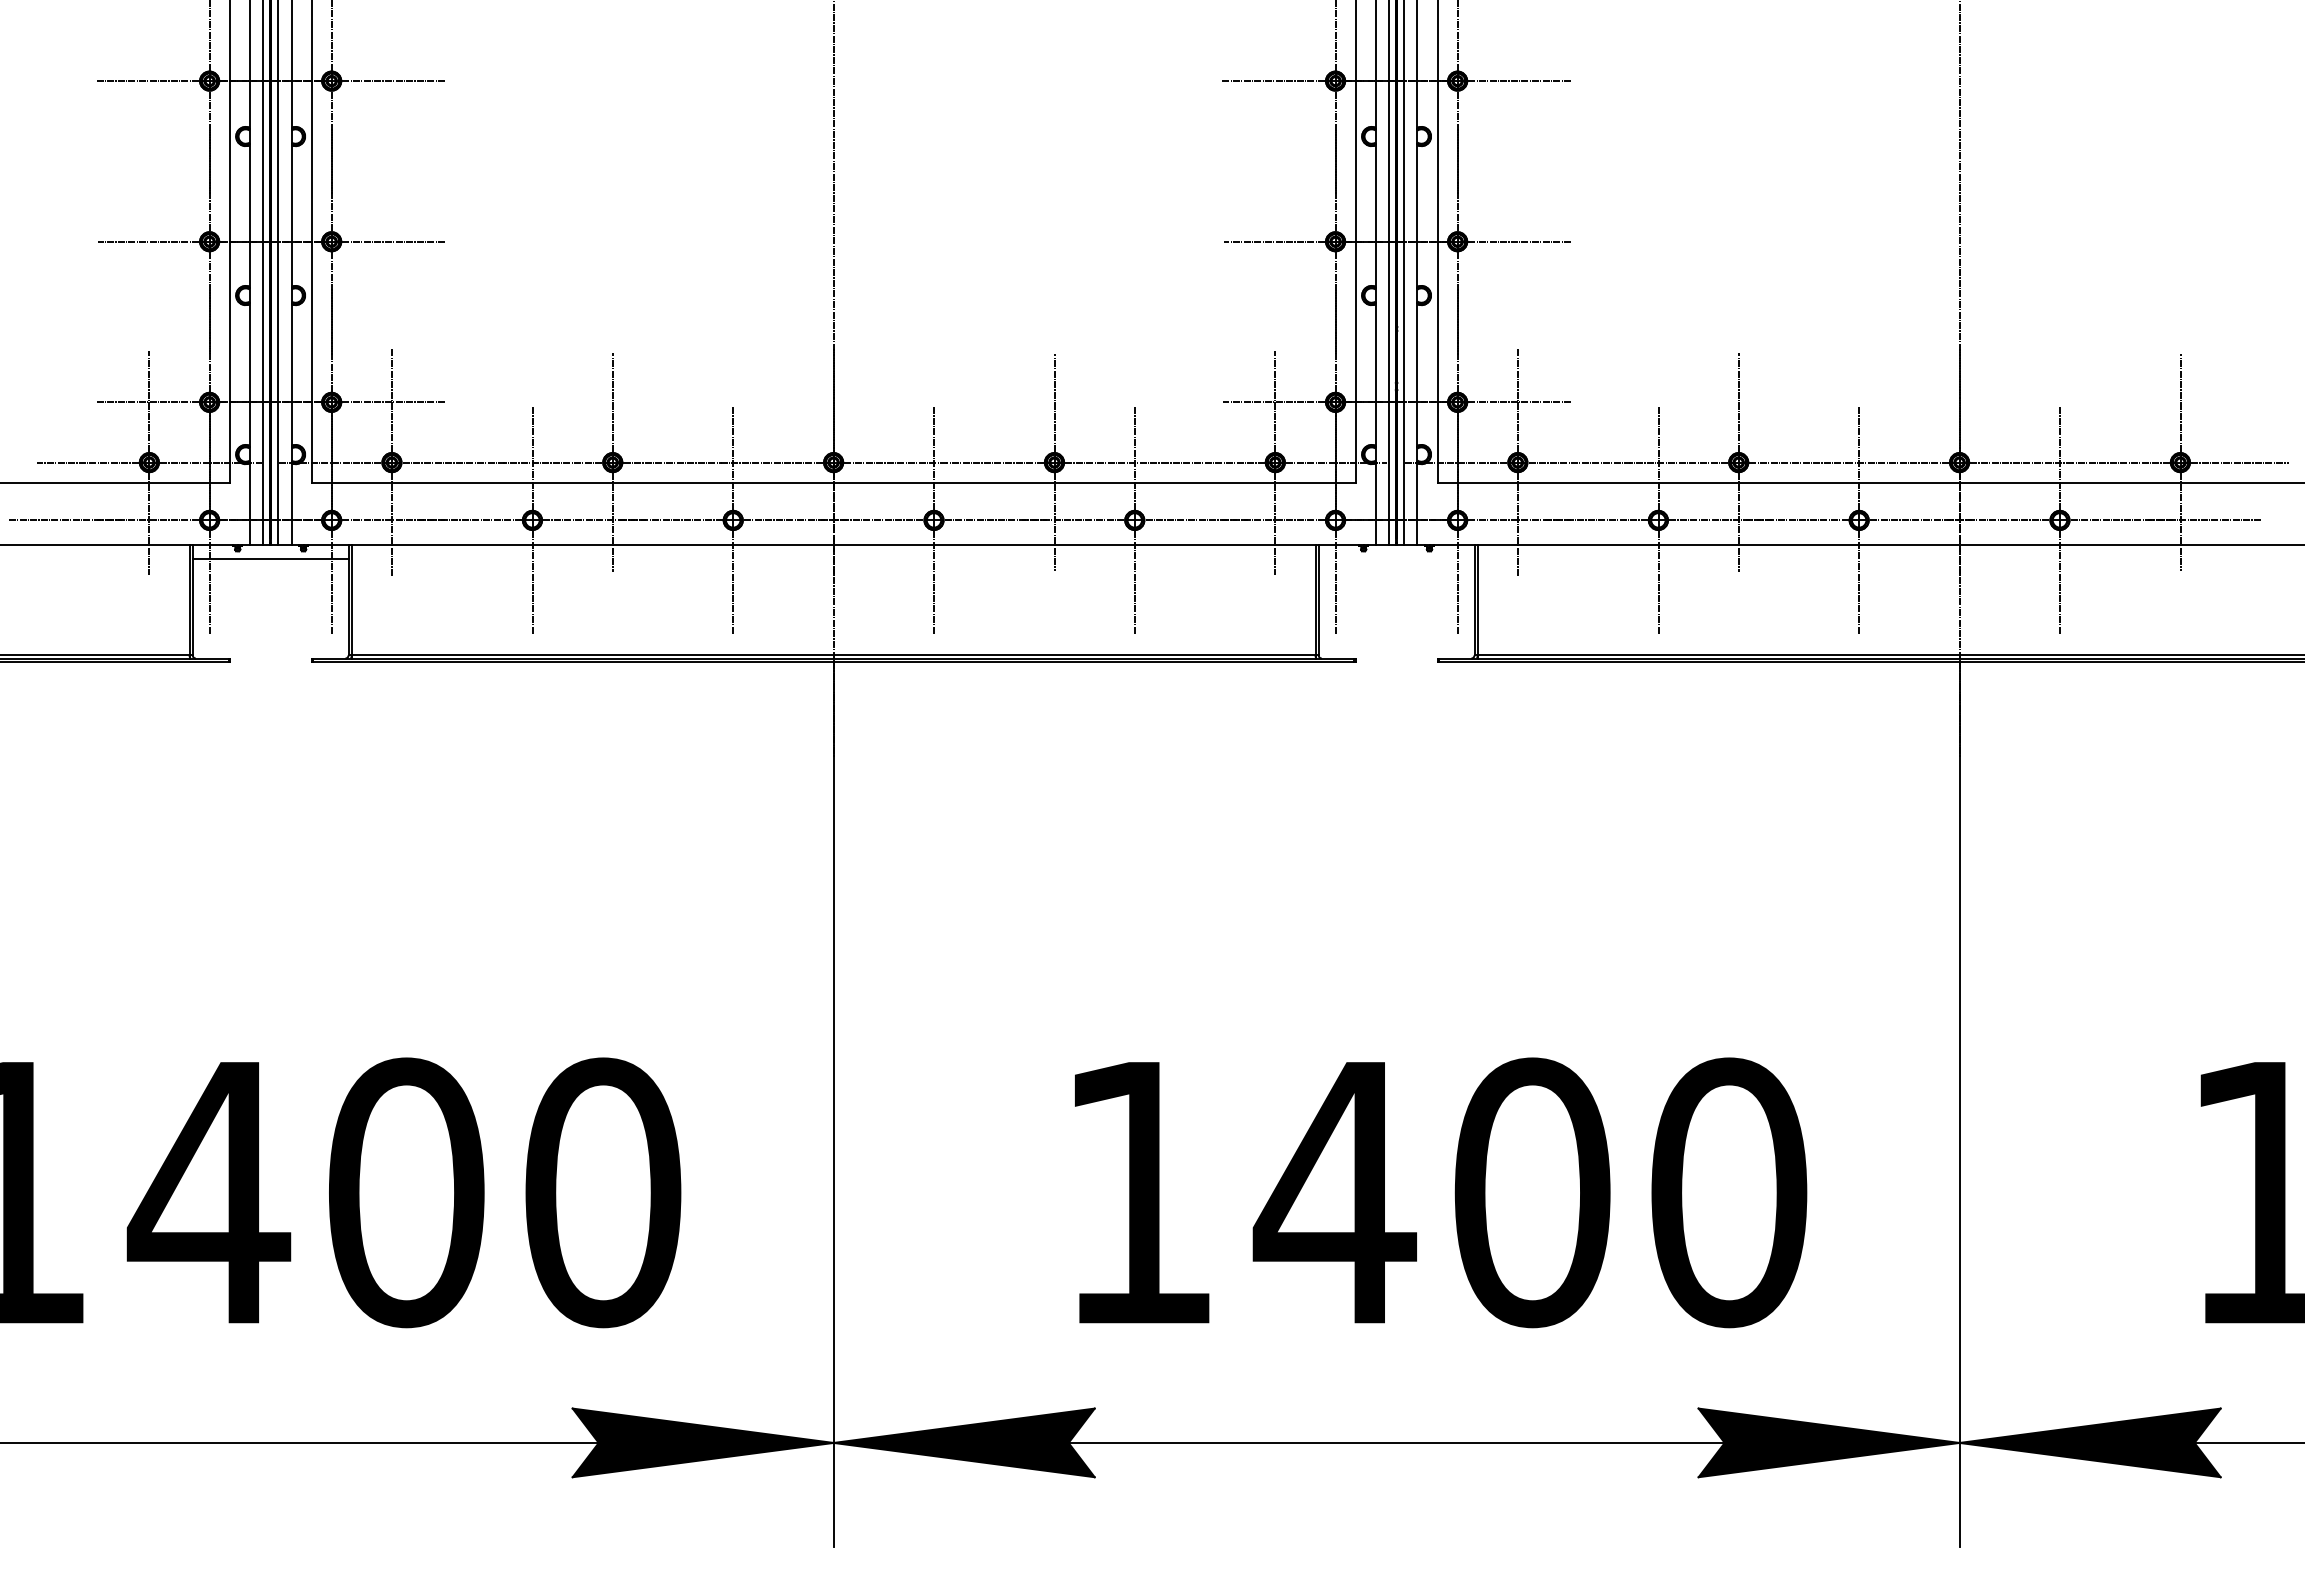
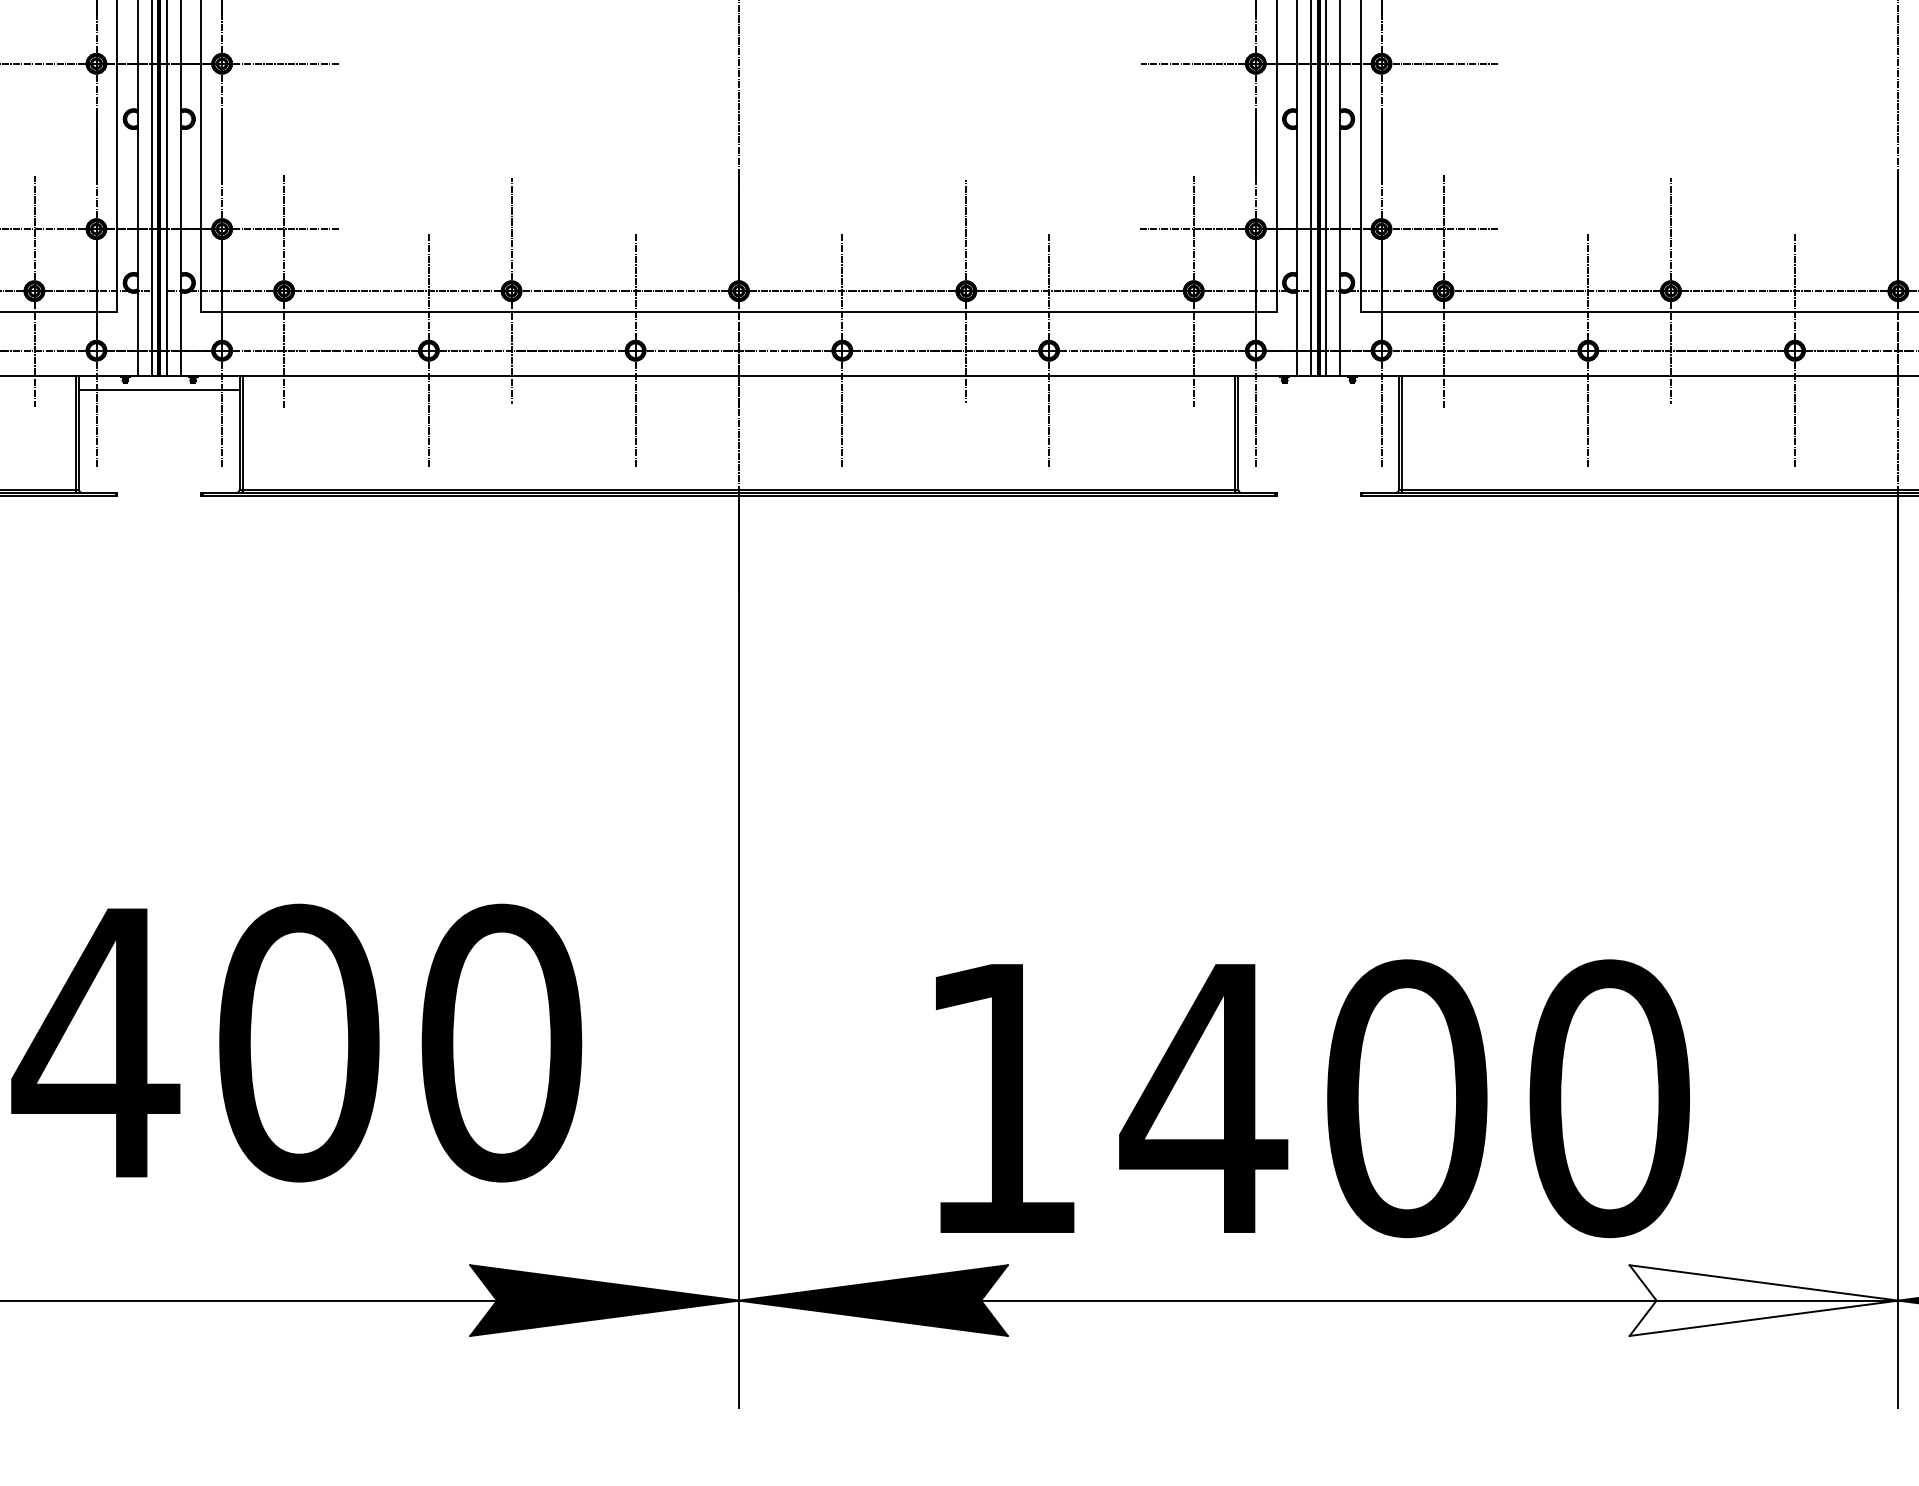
text: (1441, 1192) -> (1313, 1098), moved
fill: (1828, 1442) -> (1763, 1300), removed

